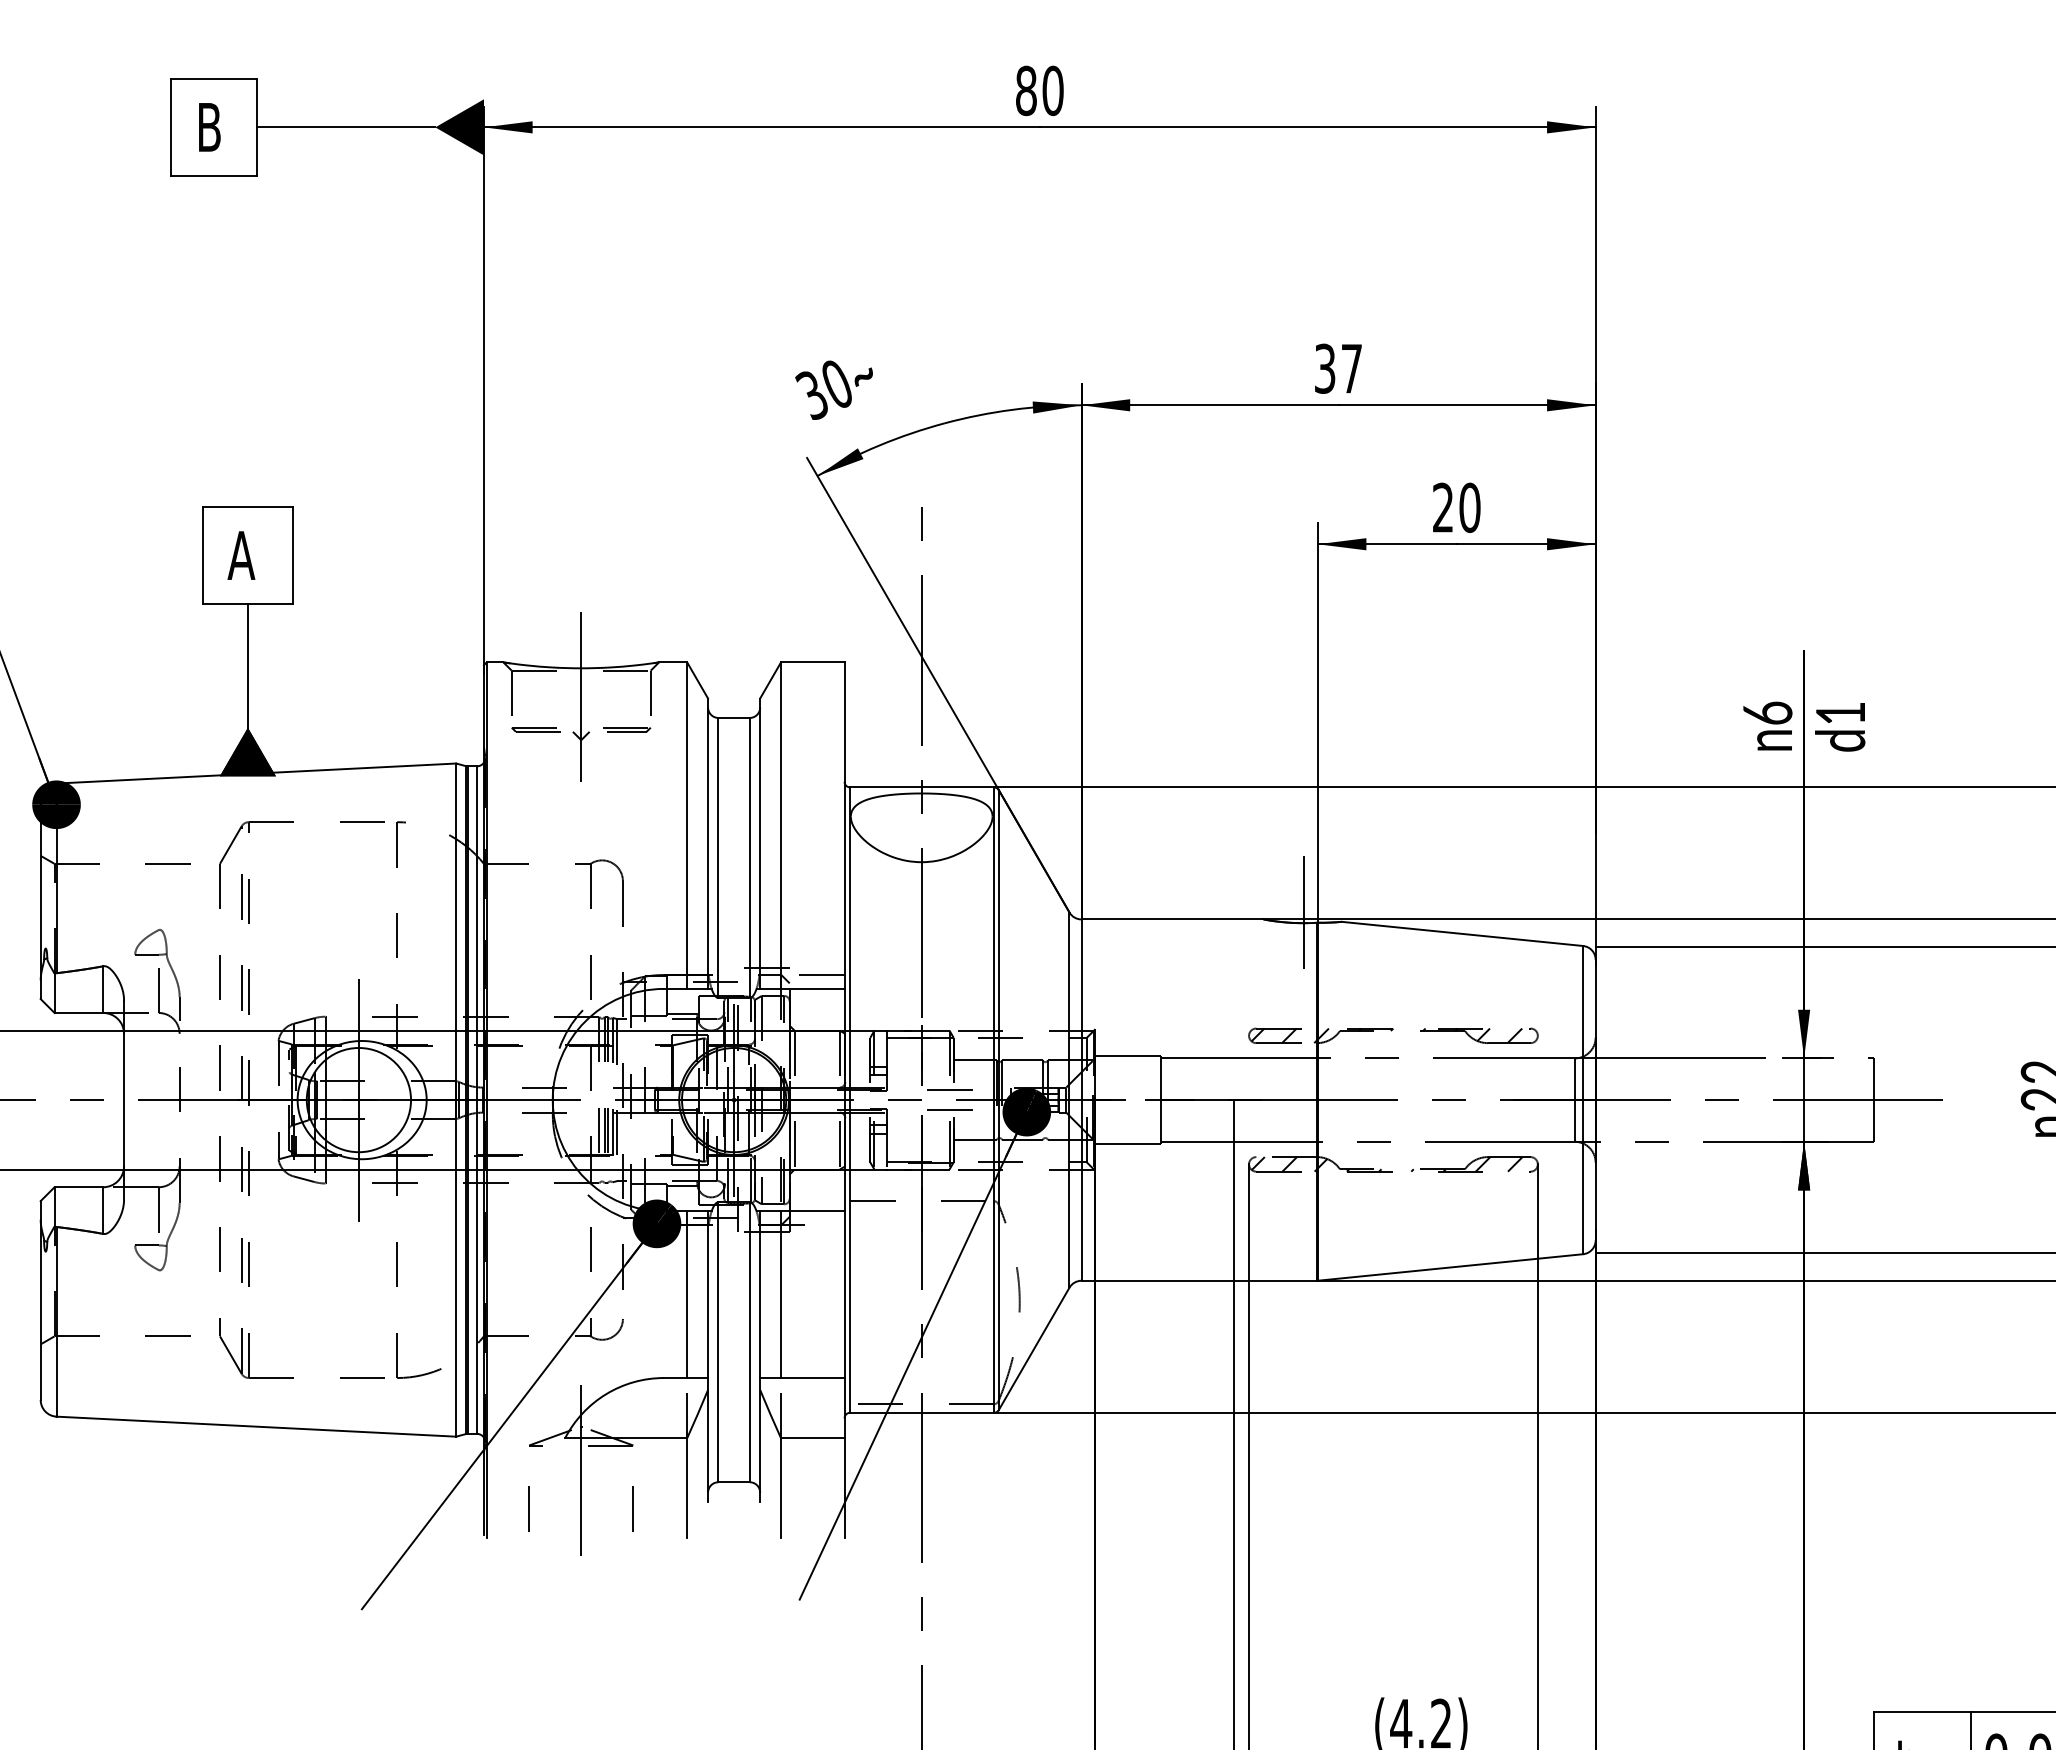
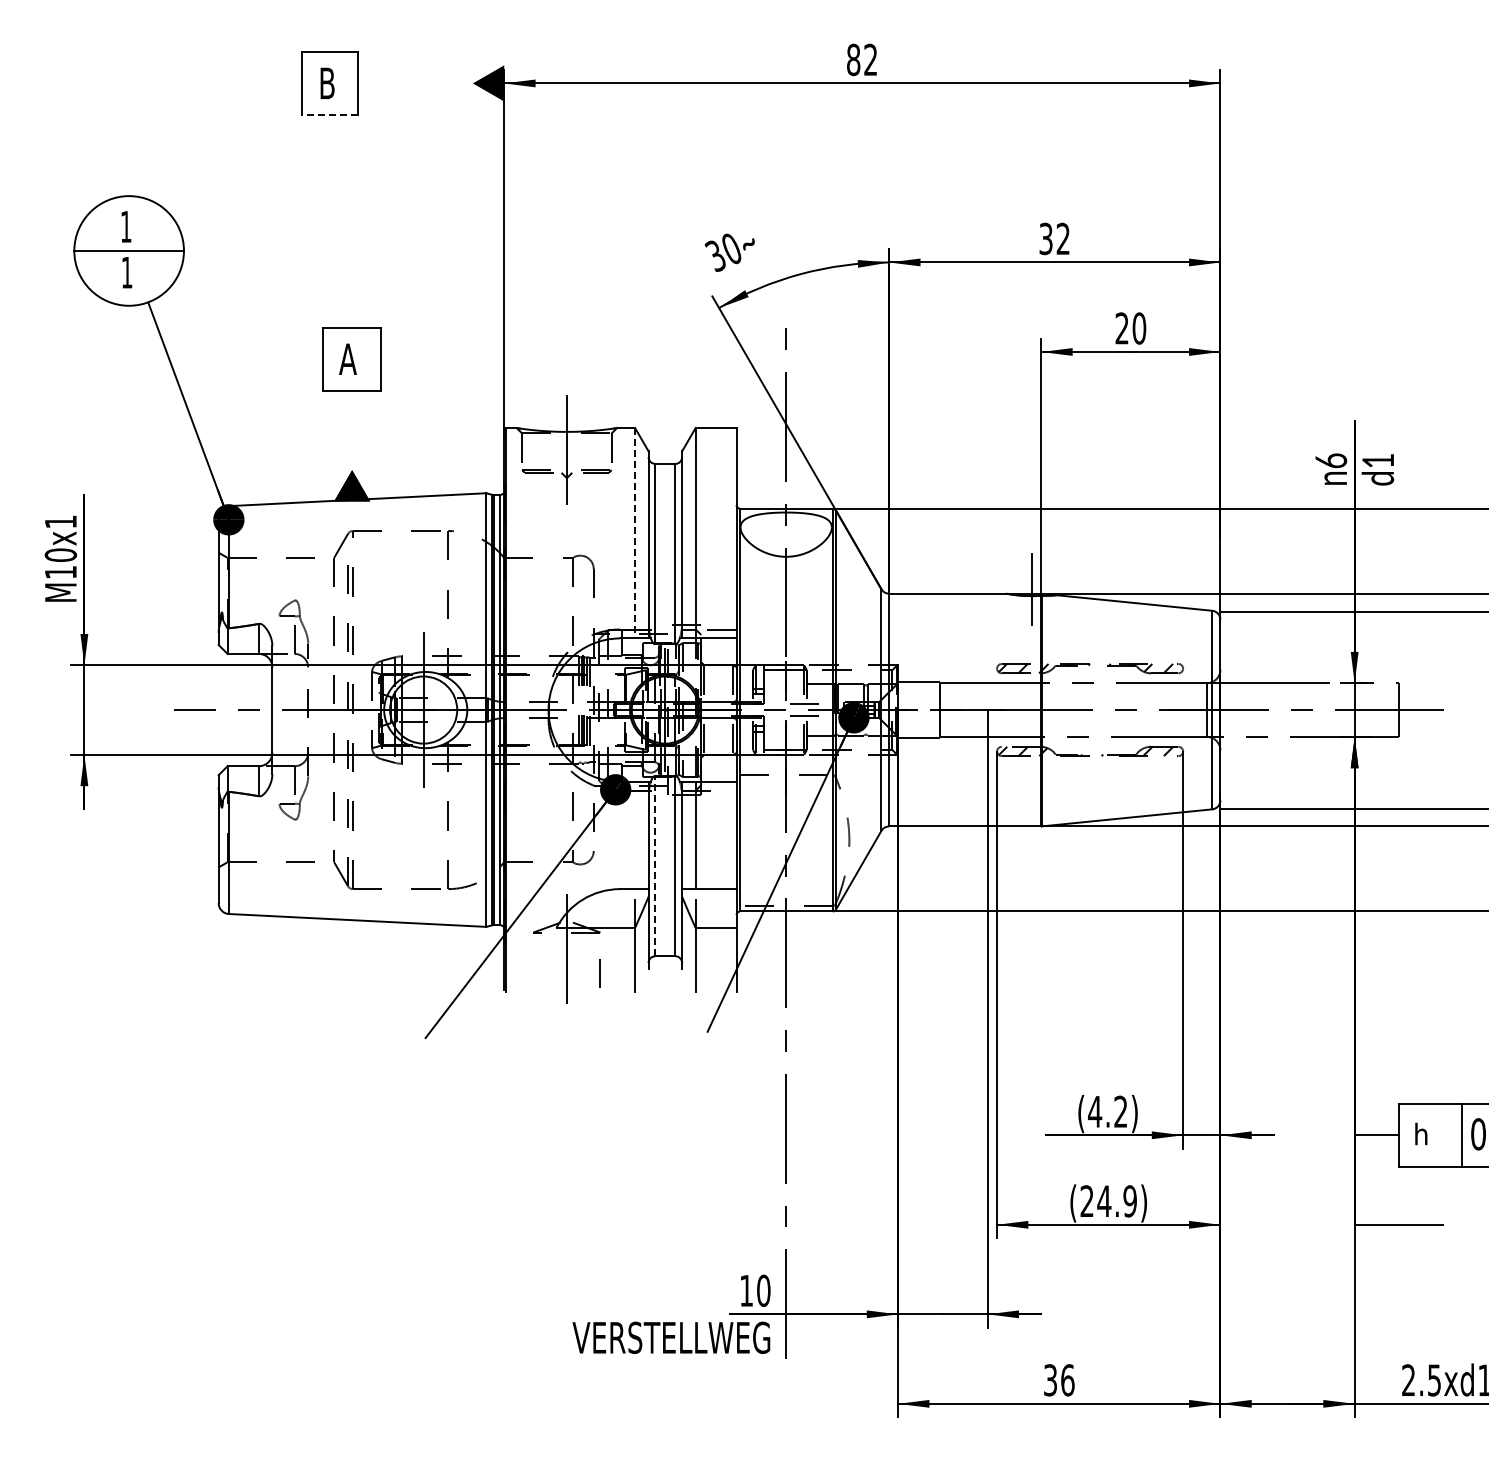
text: (1052, 90) -> (870, 59), 80 -> 82
line: (346, 127) -> (415, 83), removed
line: (214, 175) -> (330, 114), solid -> dashed
text: (1350, 368) -> (1062, 238), 37 -> 32
line: (248, 666) -> (352, 430), removed
line: (687, 826) -> (635, 533), solid -> dashed
line: (687, 1294) -> (635, 835), removed
line: (718, 1341) -> (655, 865), solid -> dashed
line: (527, 1509) -> (532, 973), removed

